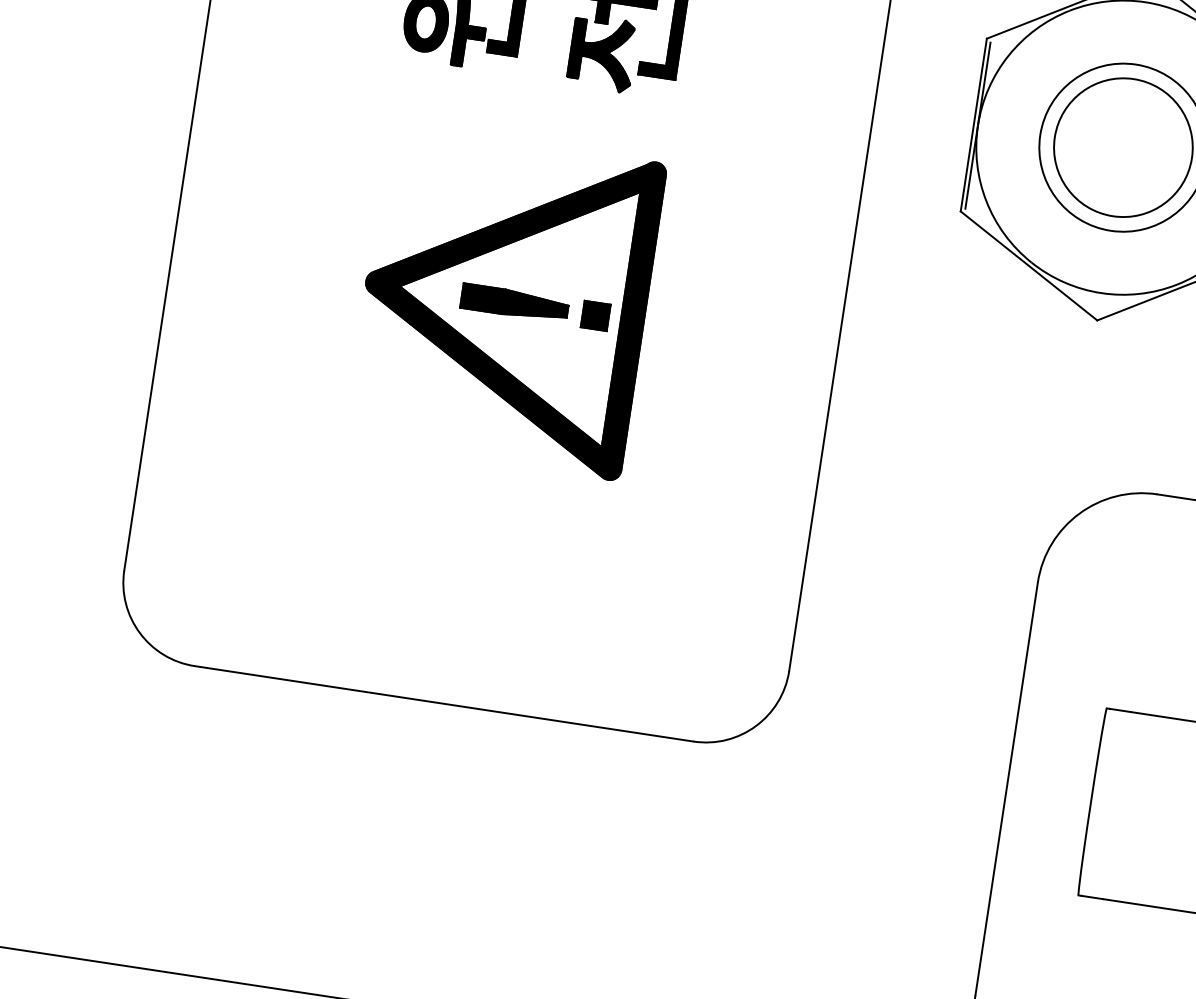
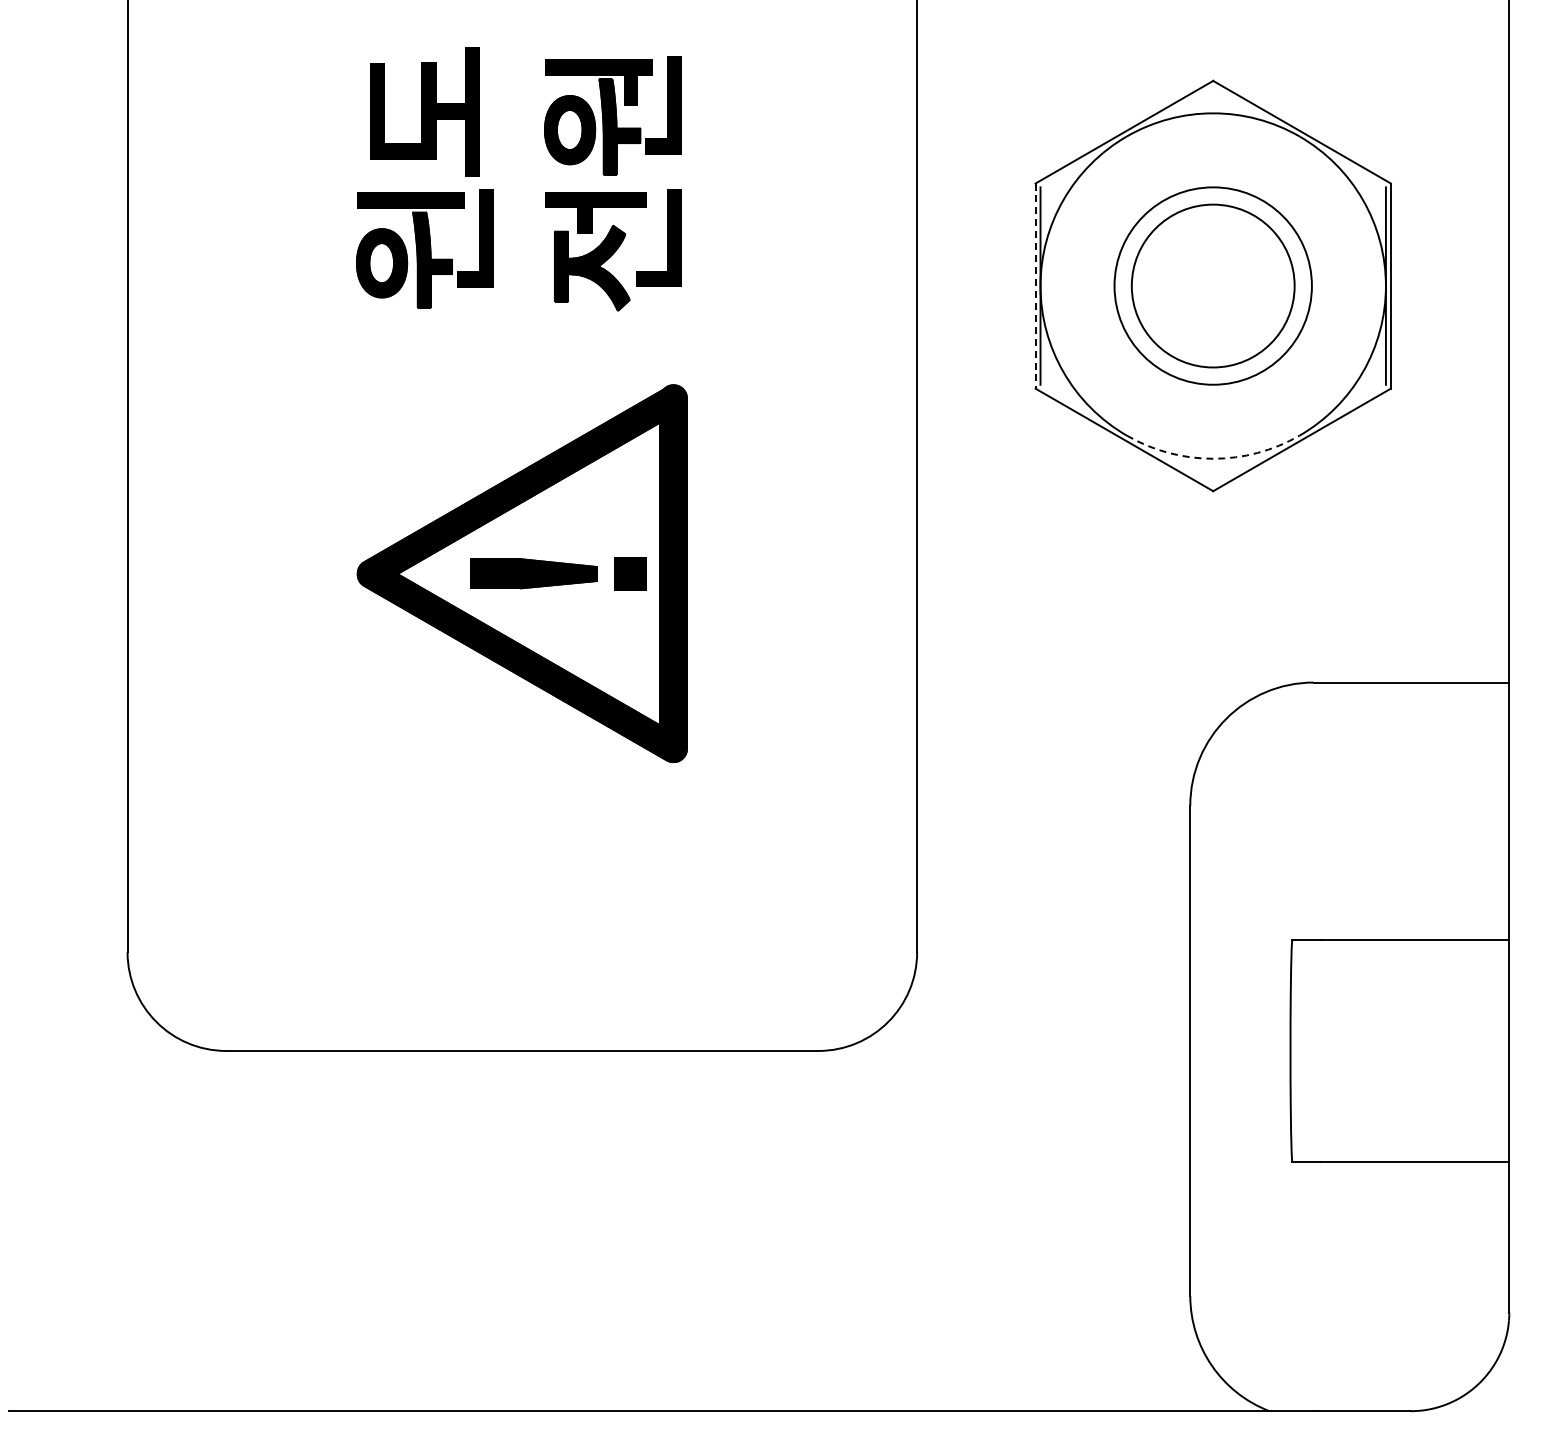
line: (973, 125) -> (1035, 286), solid -> dashed
arc: (1101, 292) -> (1213, 458), solid -> dashed

